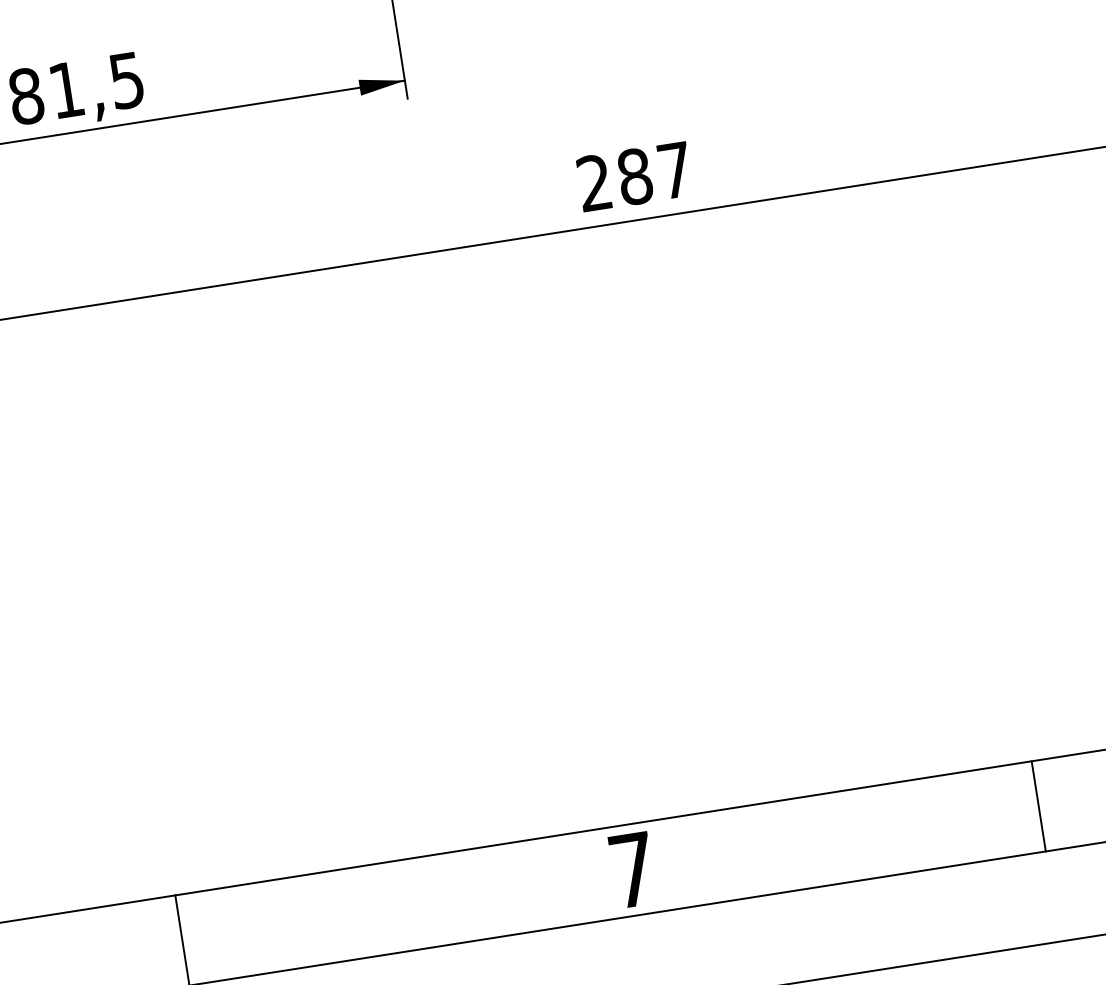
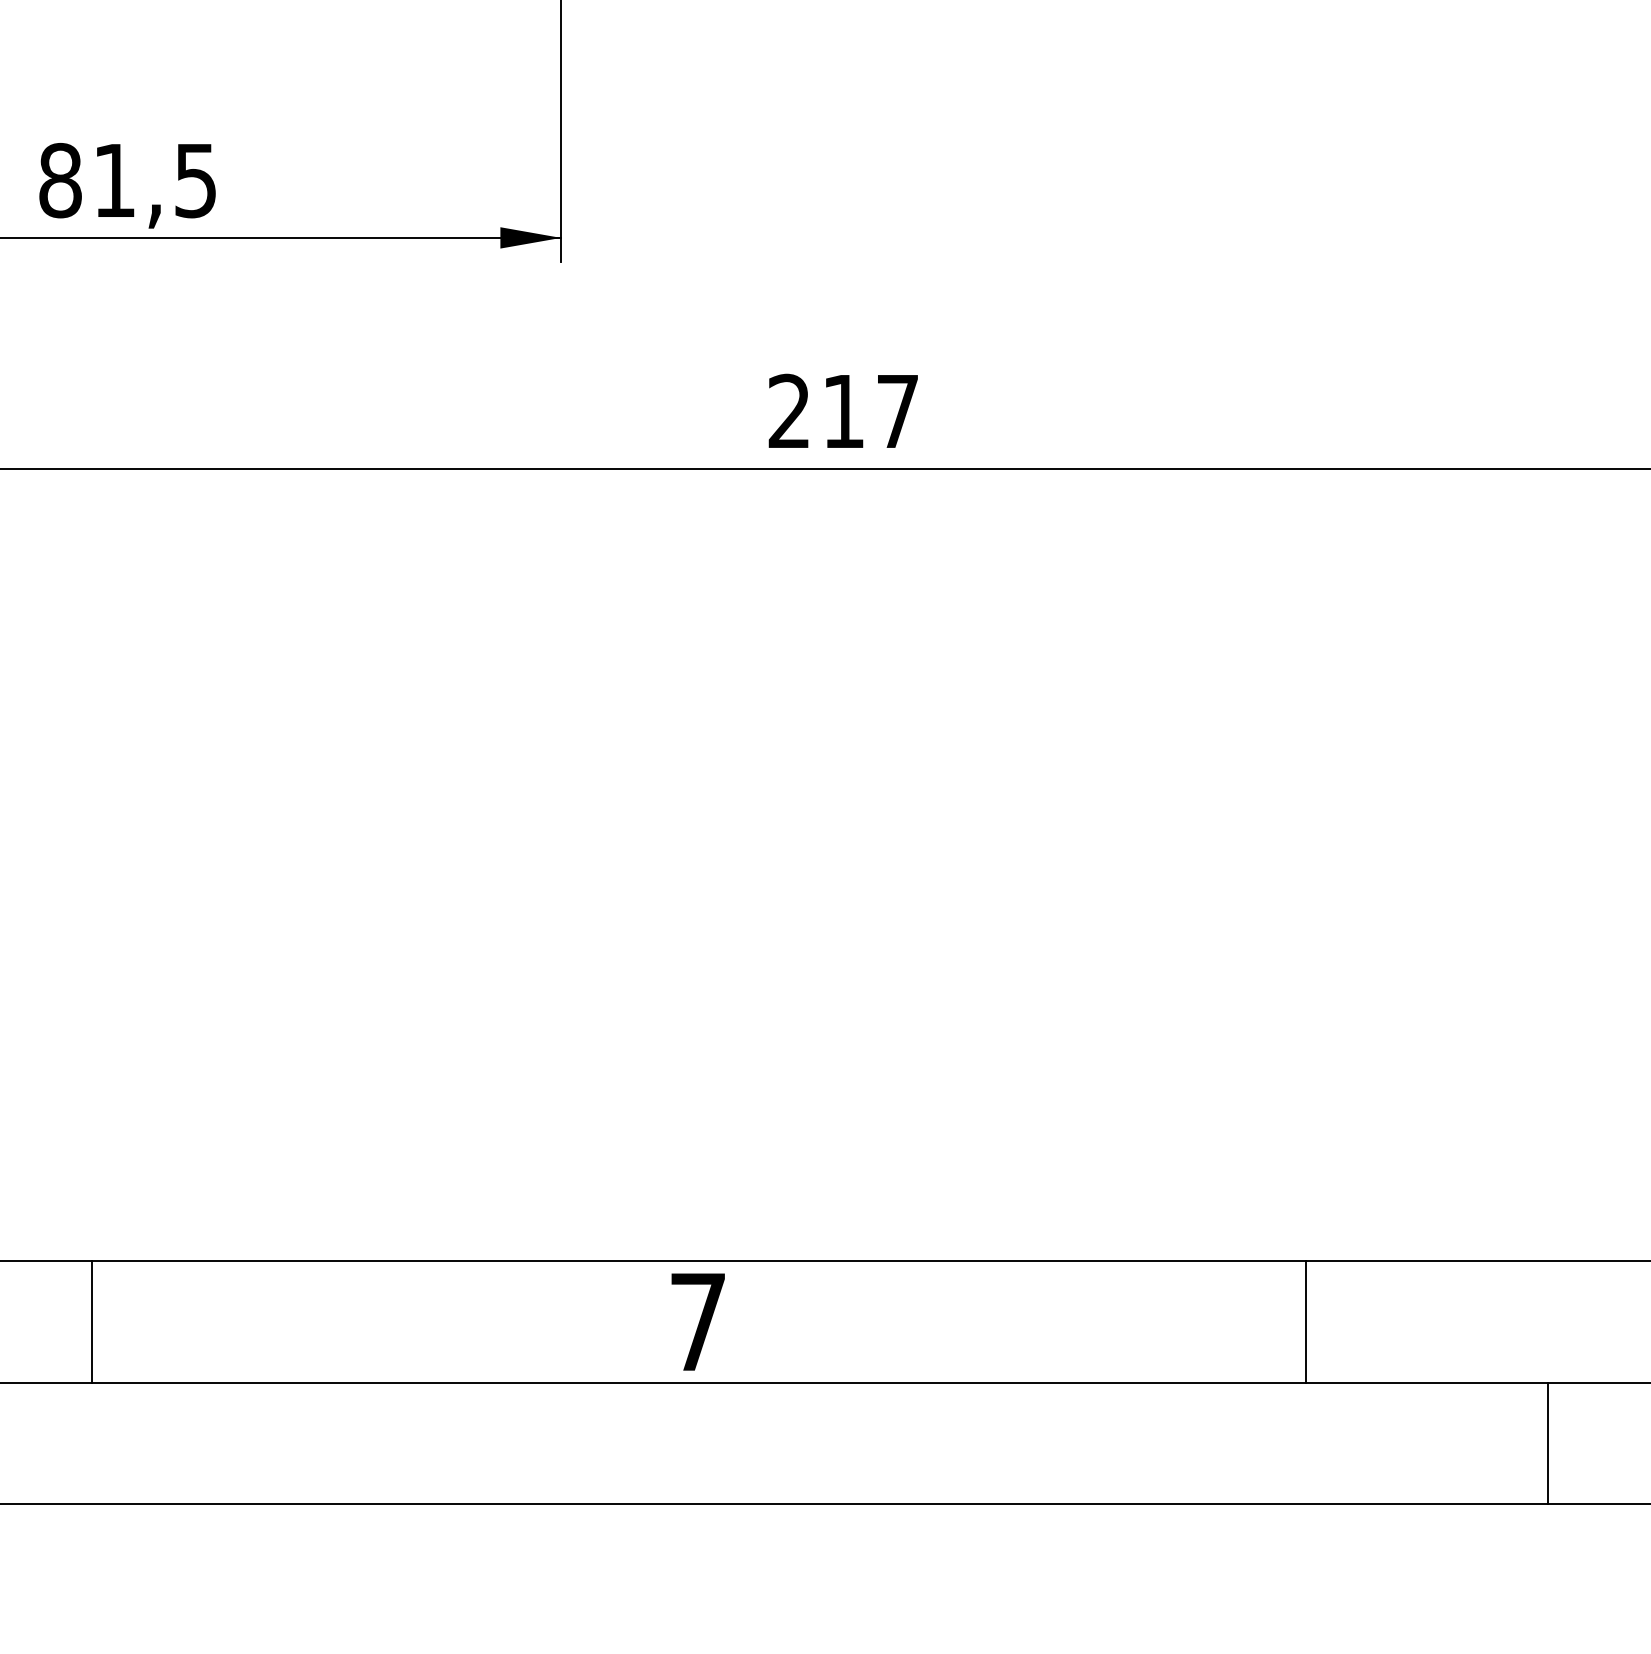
text: (634, 176) -> (843, 411), 287 -> 217
line: (1038, 806) -> (1305, 1321), moved

